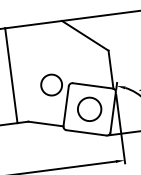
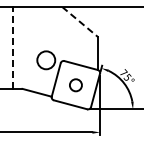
line: (85, 36) -> (80, 22), solid -> dashed
line: (11, 75) -> (13, 47), solid -> dashed
circle: (89, 109) -> (75, 85), size x0.6

